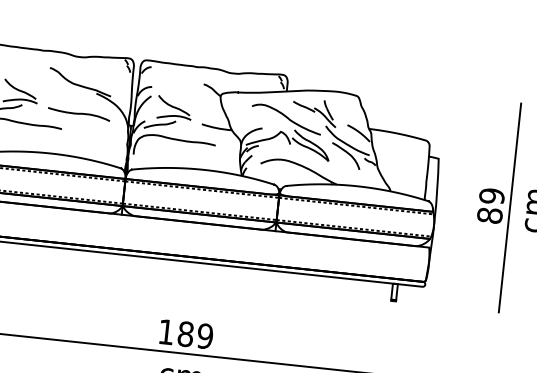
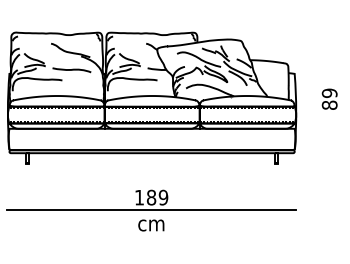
line: (510, 206) -> (341, 98), removed

